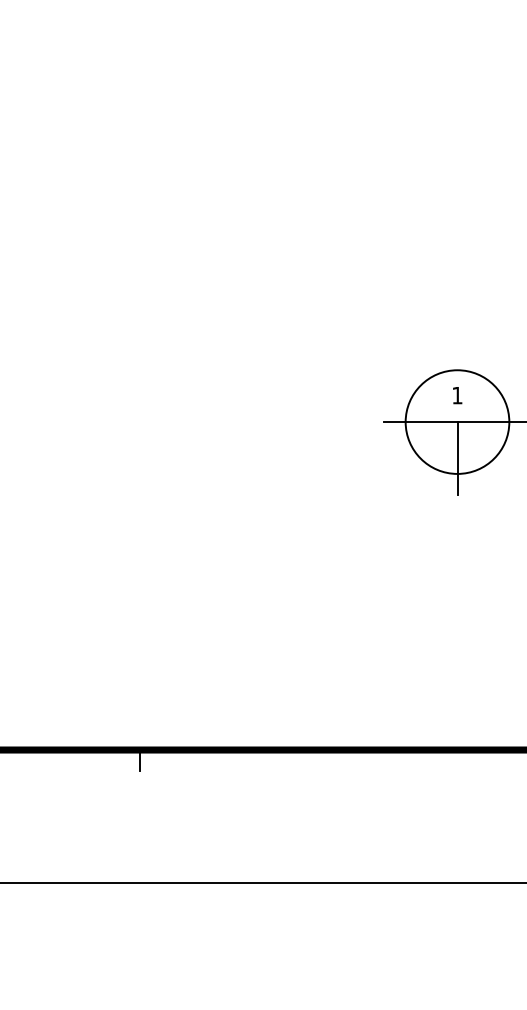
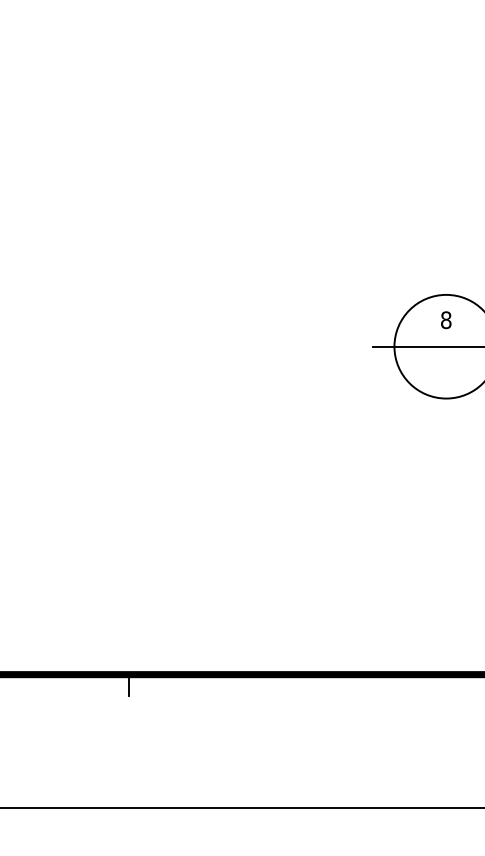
text: (457, 395) -> (446, 320), 1 -> 8
line: (457, 458) -> (446, 383), removed

